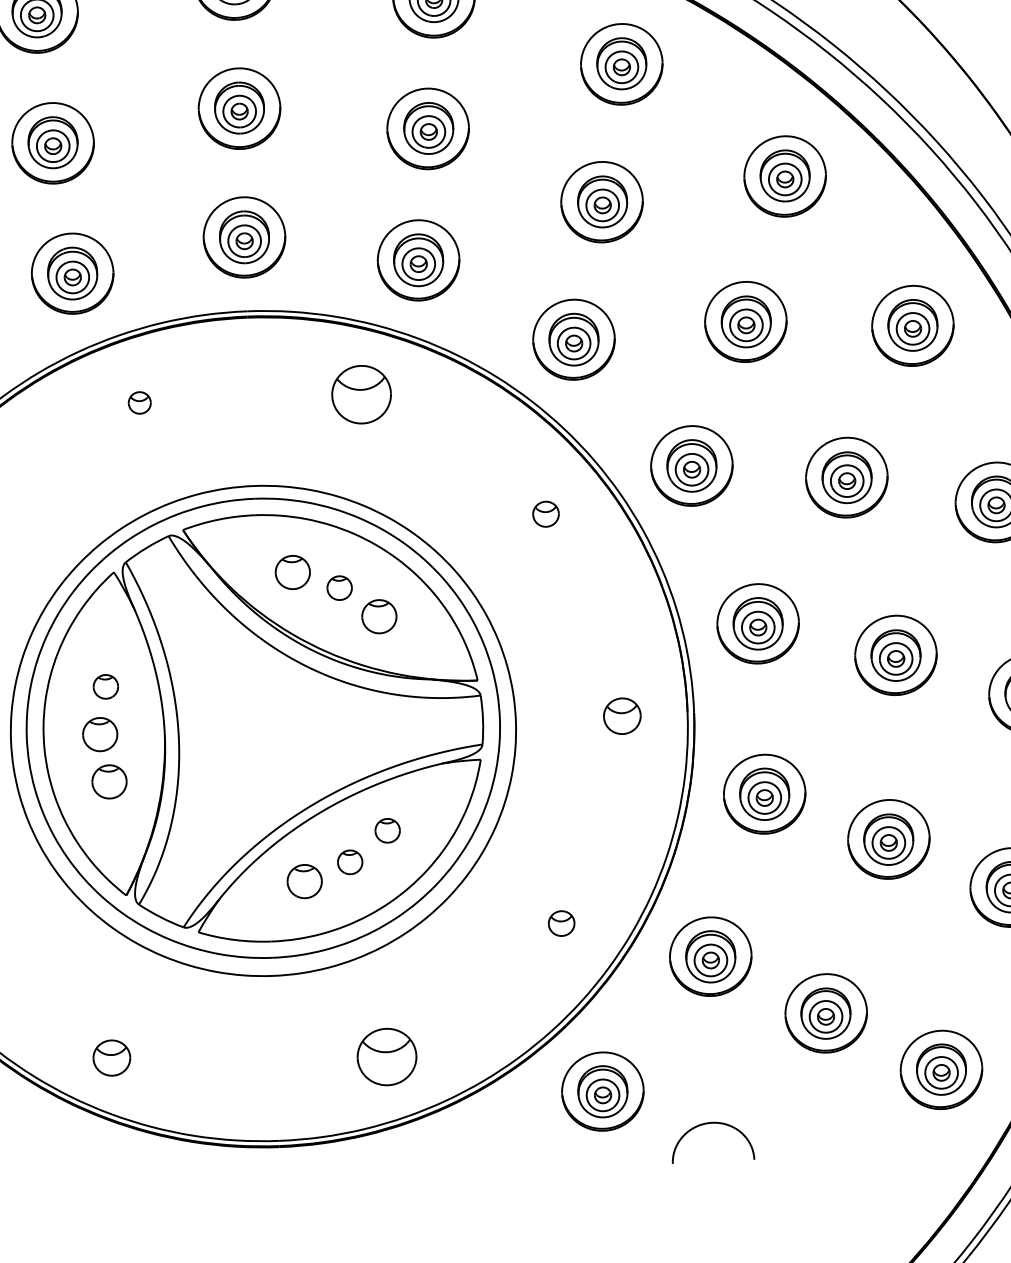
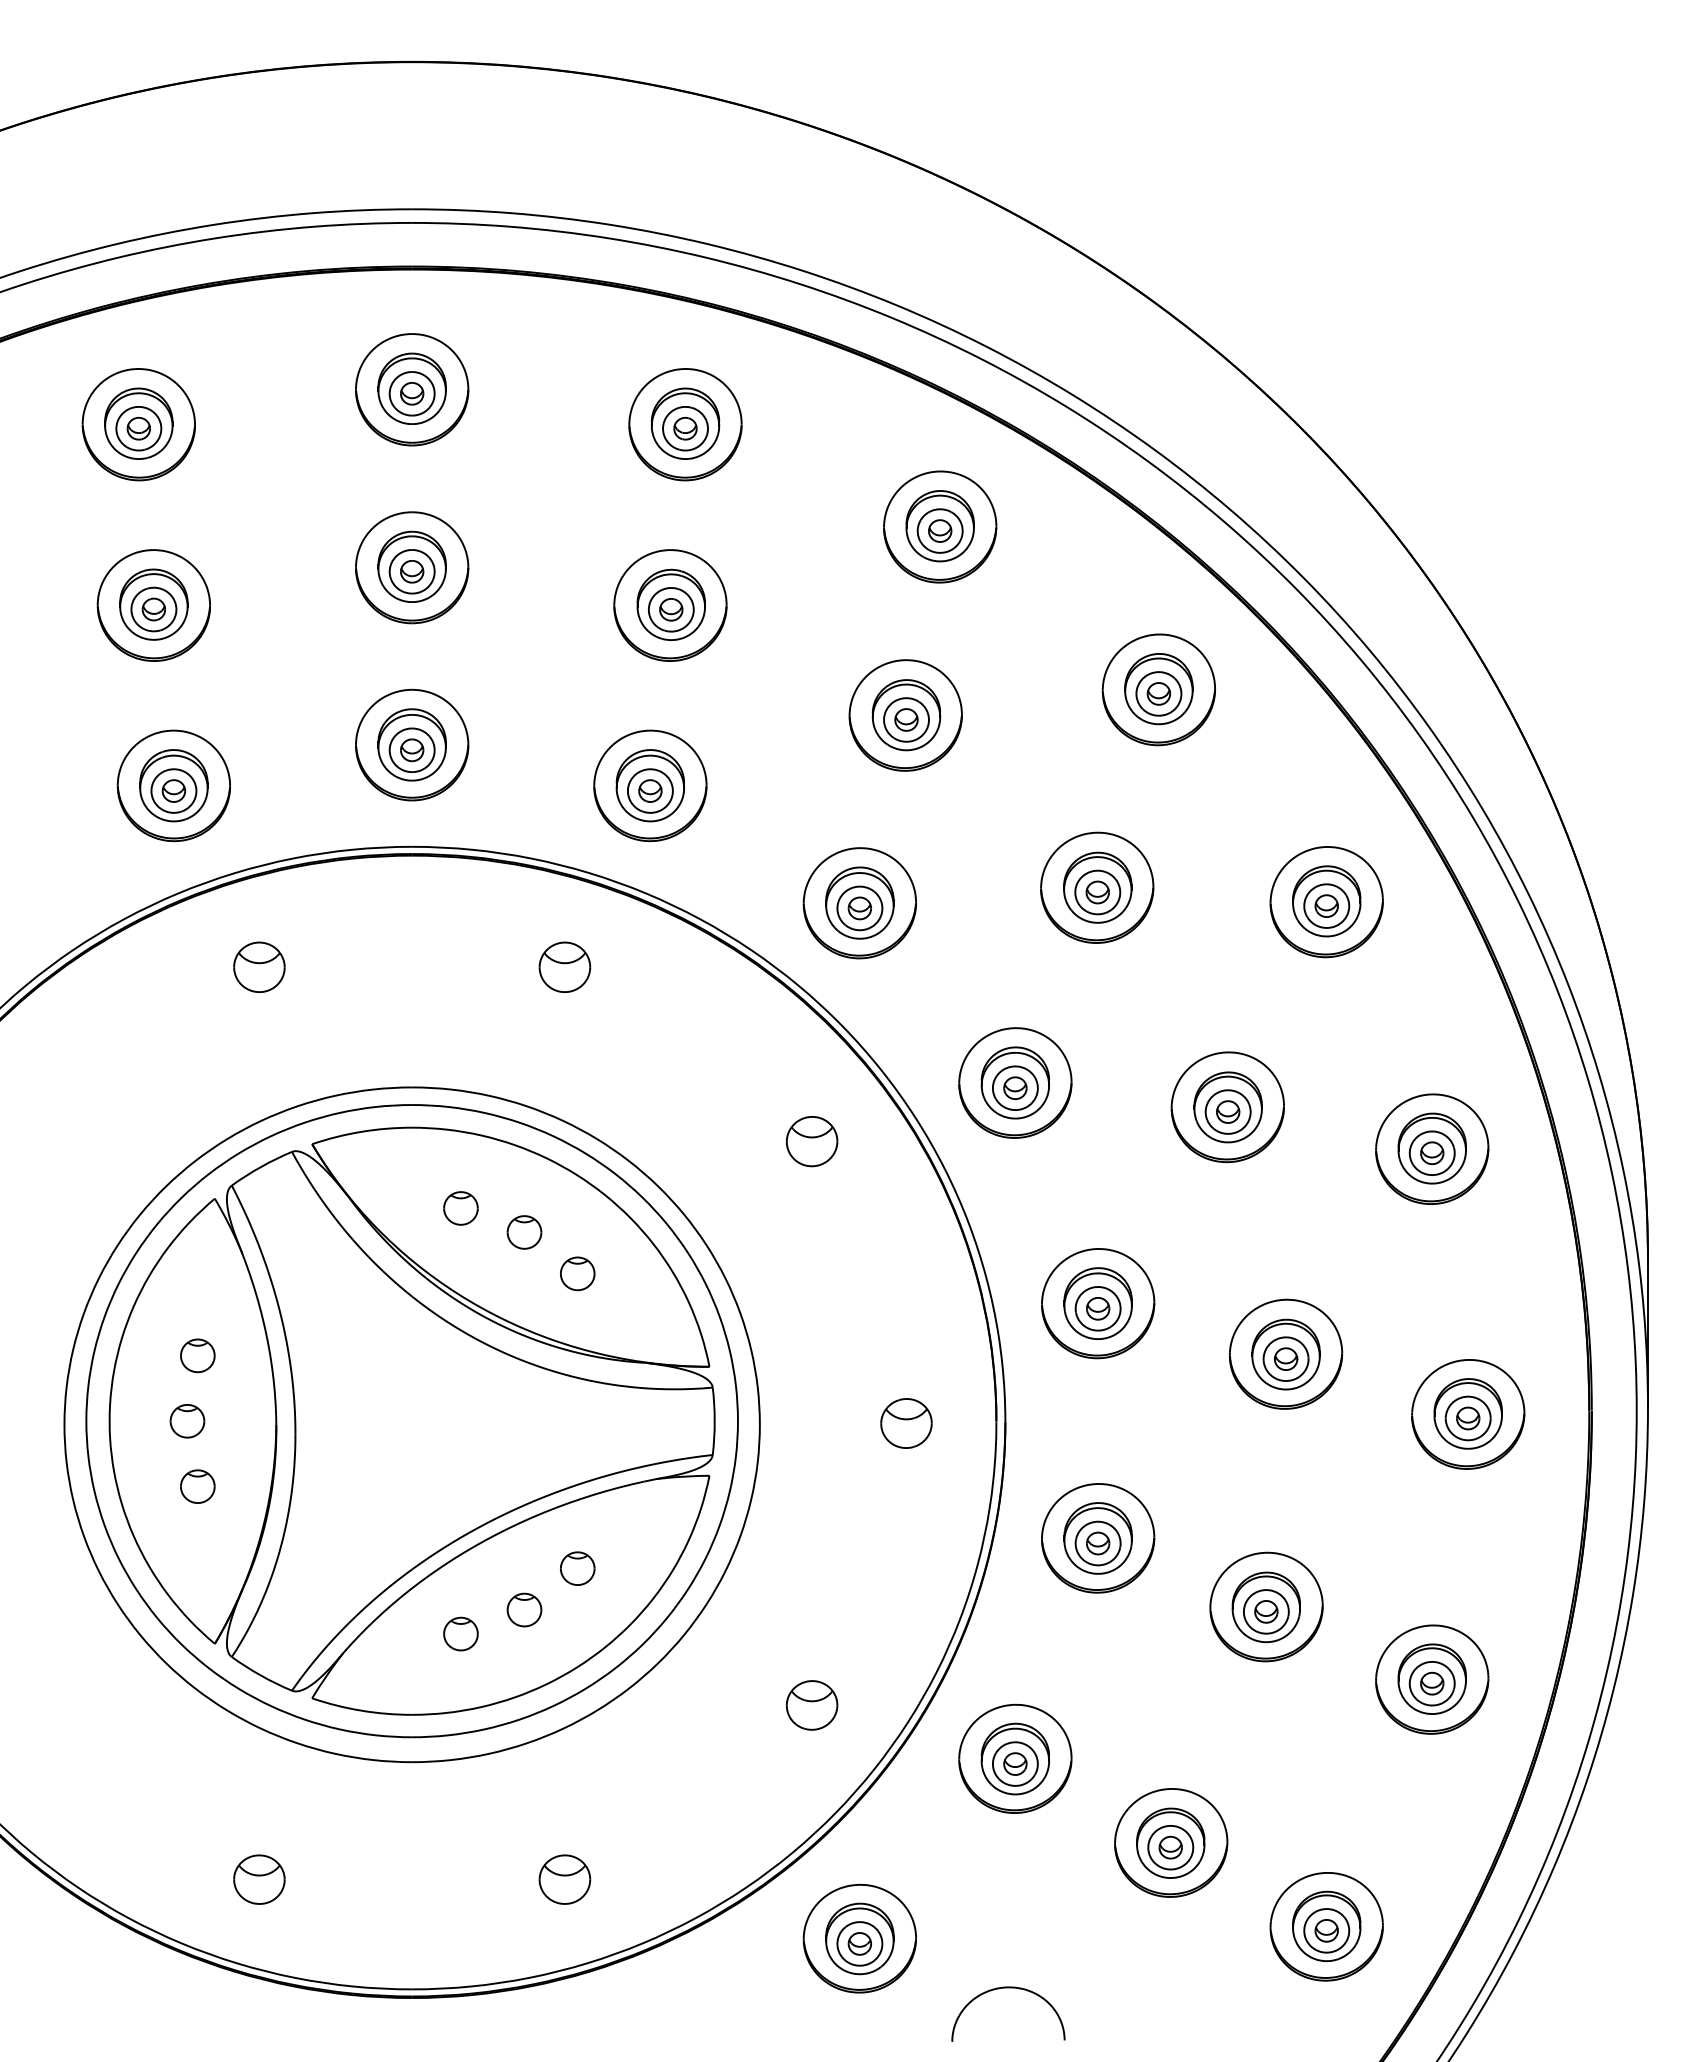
part: (361, 393) -> (564, 966), size x0.62
part: (139, 402) -> (259, 966), size x1.67
part: (546, 514) -> (812, 1141), size x1.43
part: (292, 572) -> (460, 1208), size x0.71
part: (379, 616) -> (577, 1273), size x0.71
part: (100, 734) -> (187, 1421), size x0.71
part: (109, 781) -> (197, 1486), size x0.71
part: (304, 881) -> (460, 1633), size x0.71
part: (561, 923) -> (811, 1705), size x1.43
part: (386, 1056) -> (564, 1879), size x0.62
part: (111, 1057) -> (259, 1879), moved

